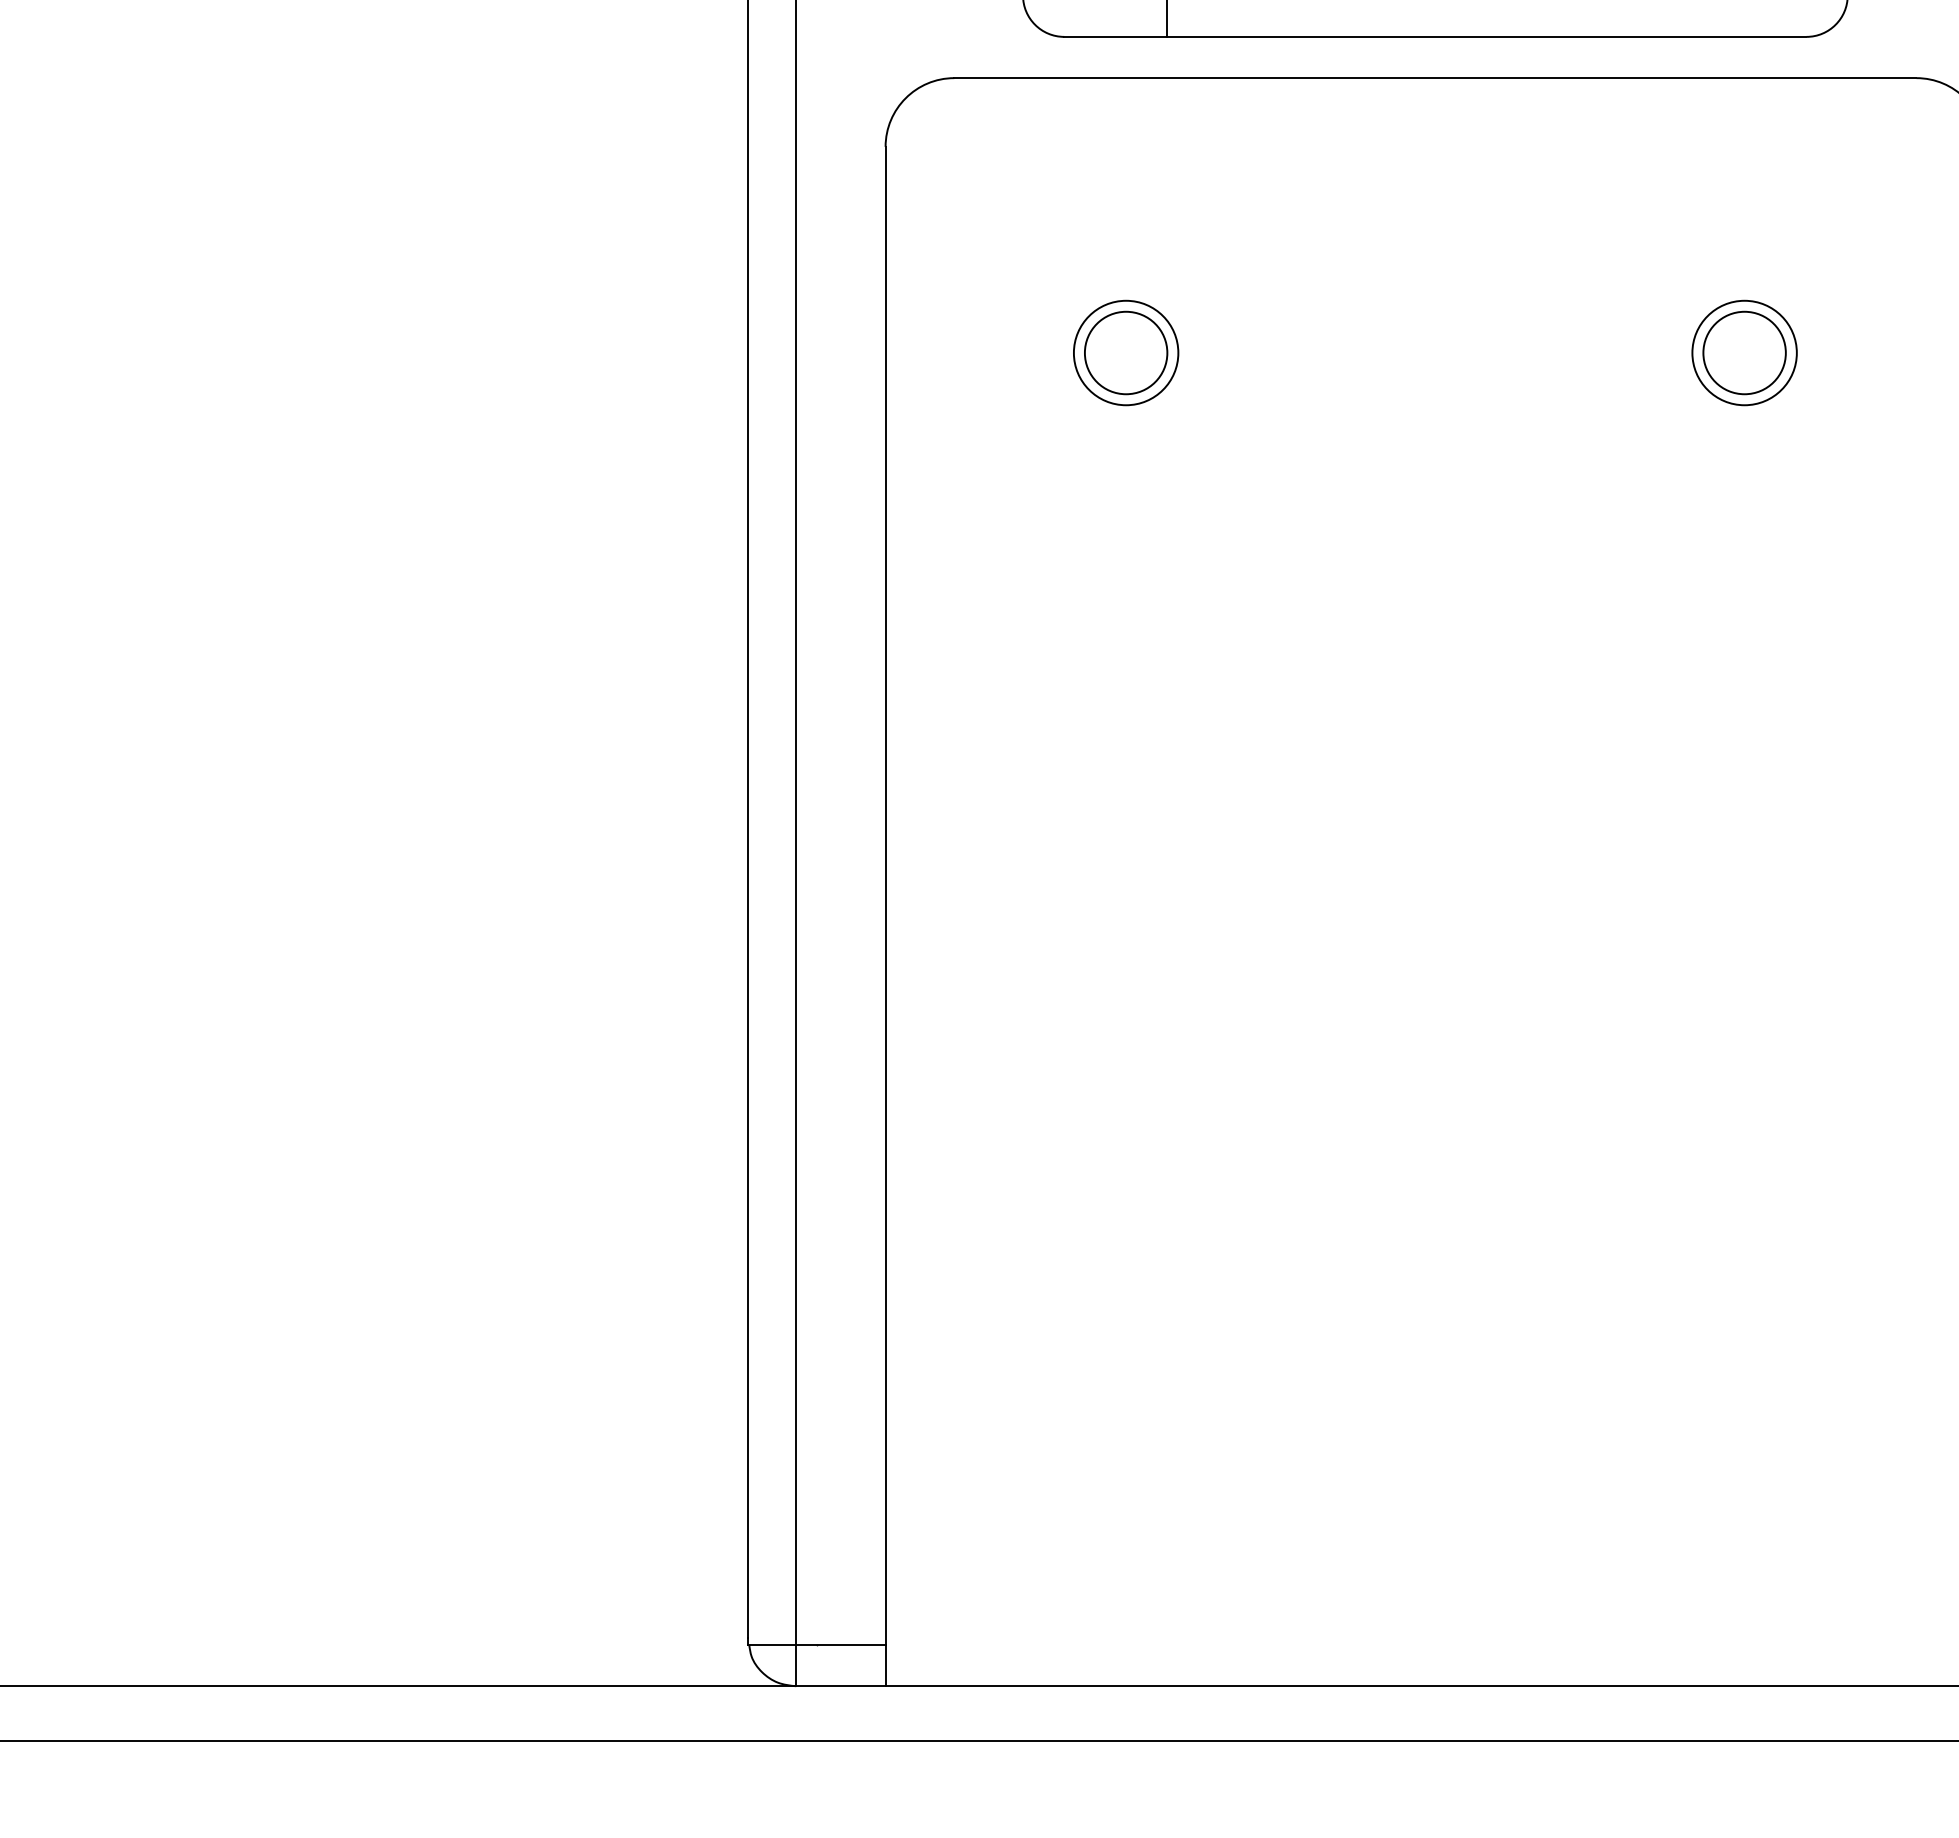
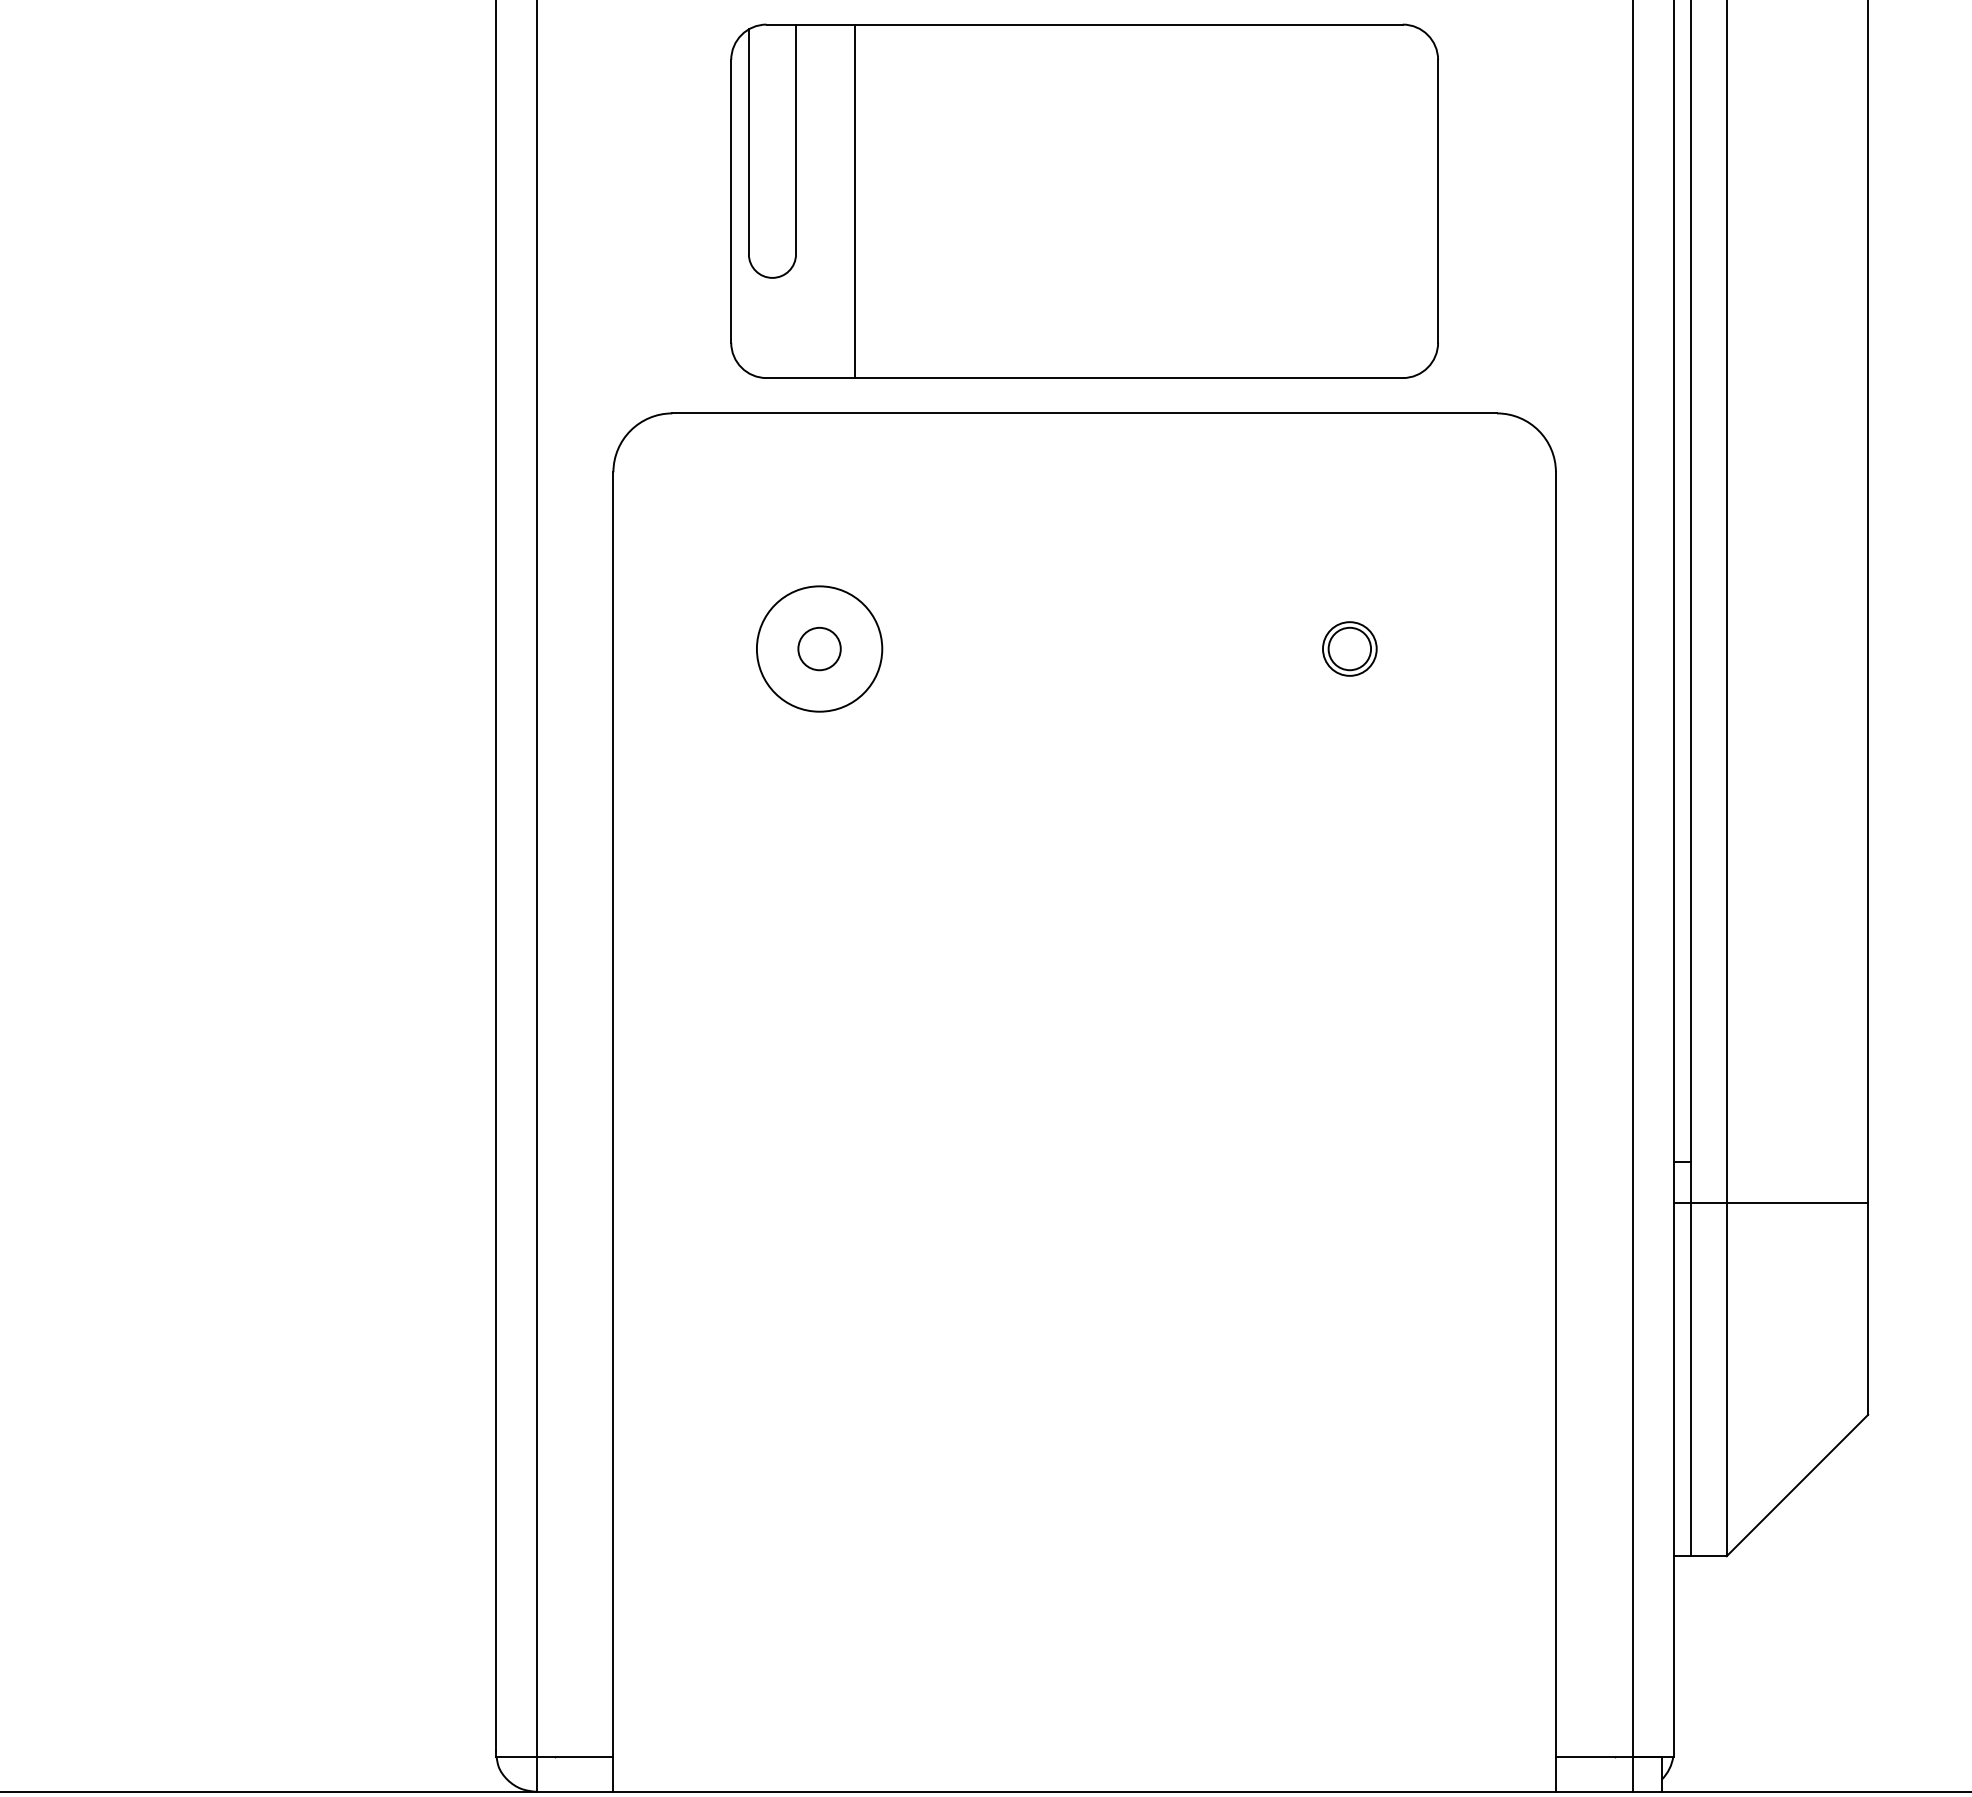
circle: (1126, 352) -> (819, 648), size x0.6
circle: (1126, 352) -> (819, 648), size x1.4
part: (1744, 352) -> (1349, 648), size x0.6

